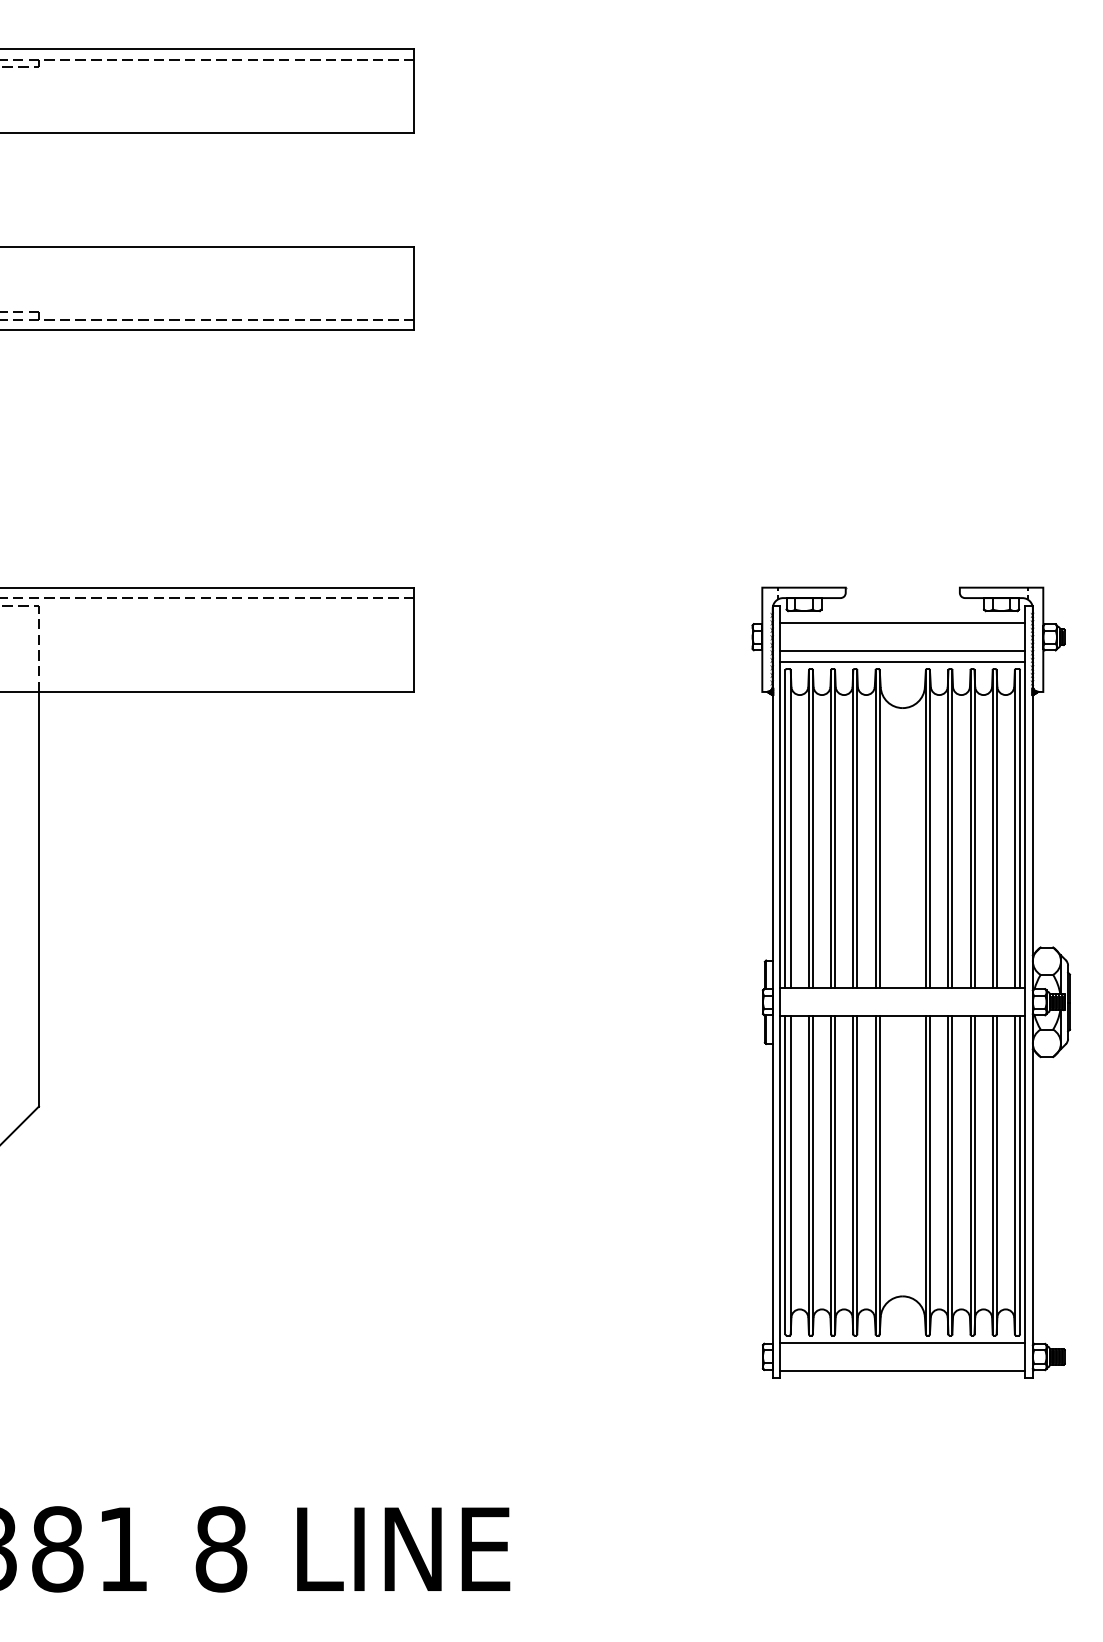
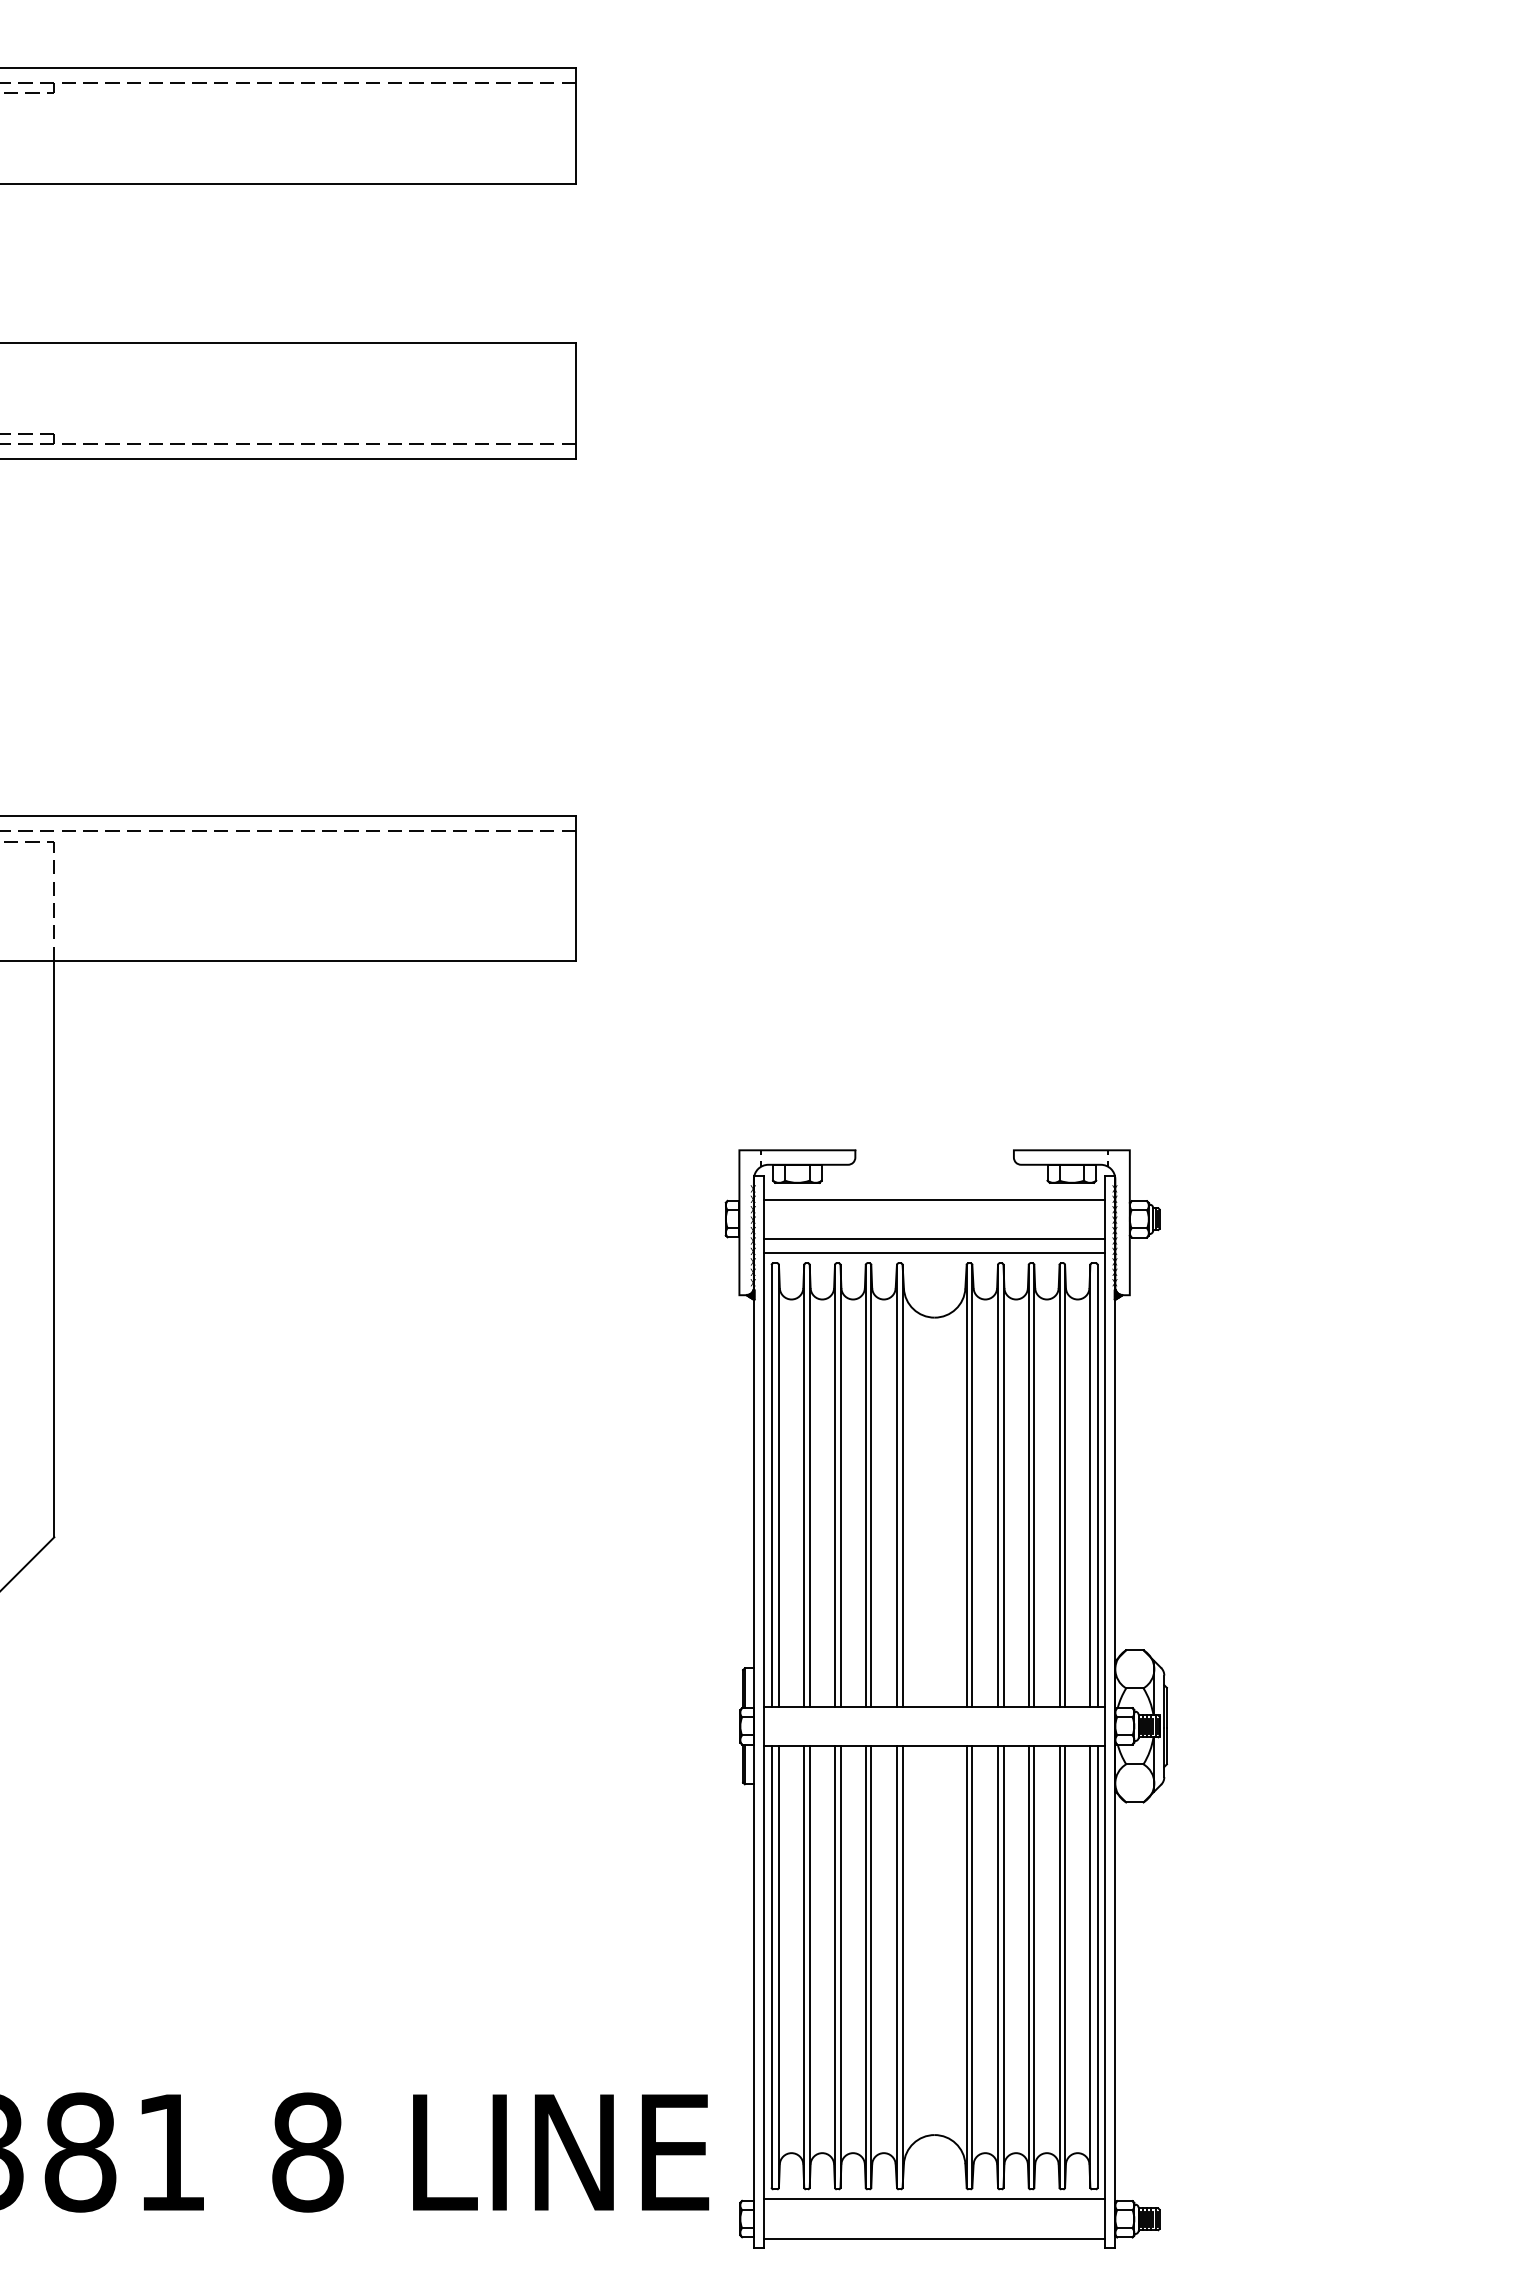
part: (910, 982) -> (945, 1698), moved

